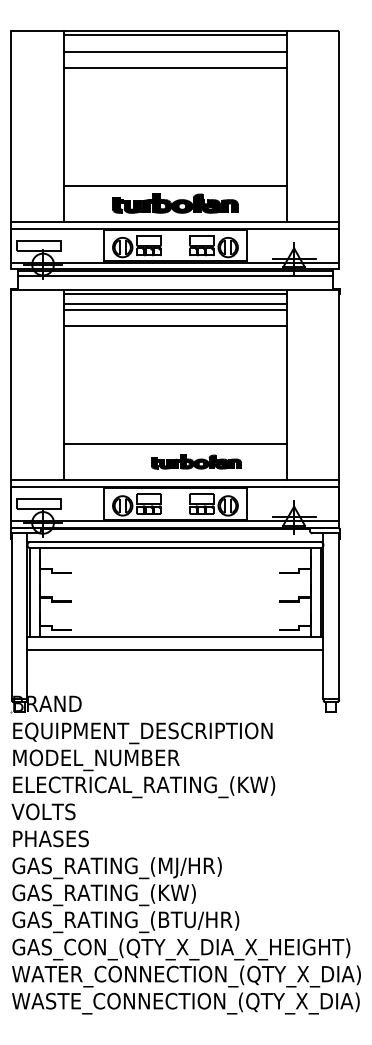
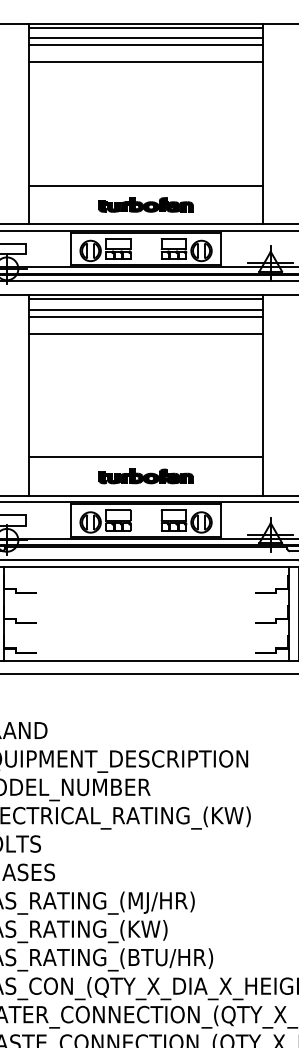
line: (175, 45) -> (146, 38), added
part: (175, 203) -> (146, 204), size x0.71
part: (196, 461) -> (146, 475), moved

